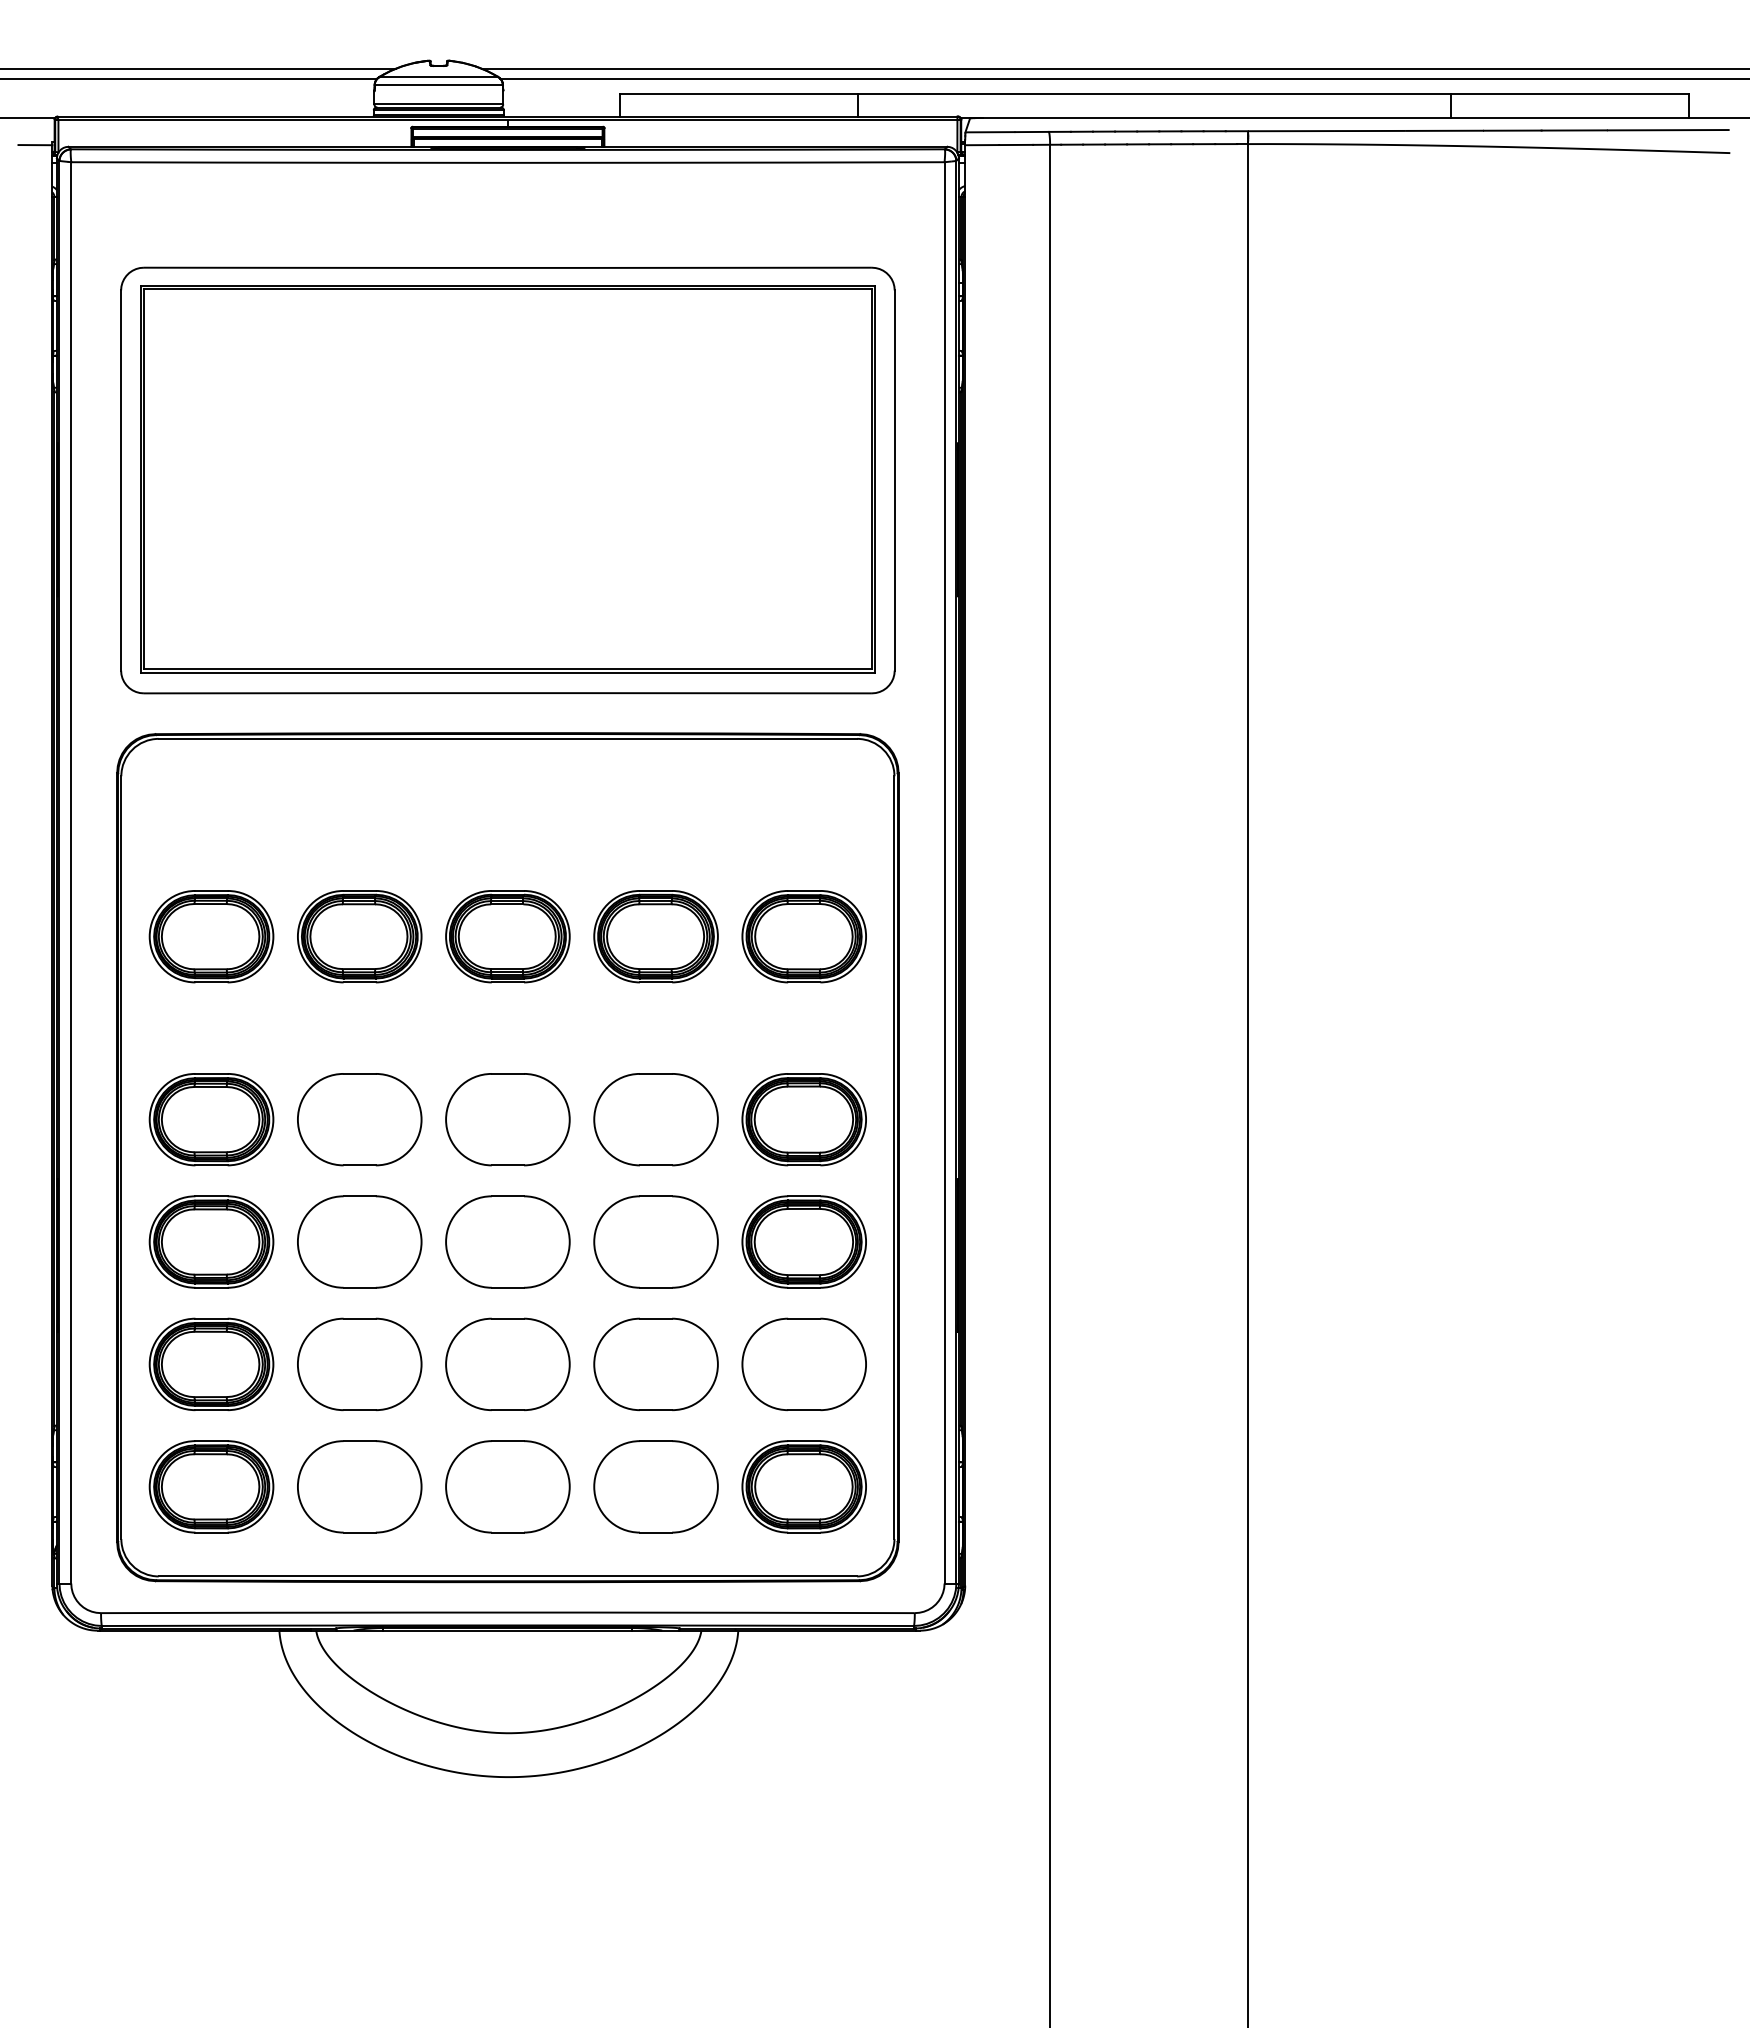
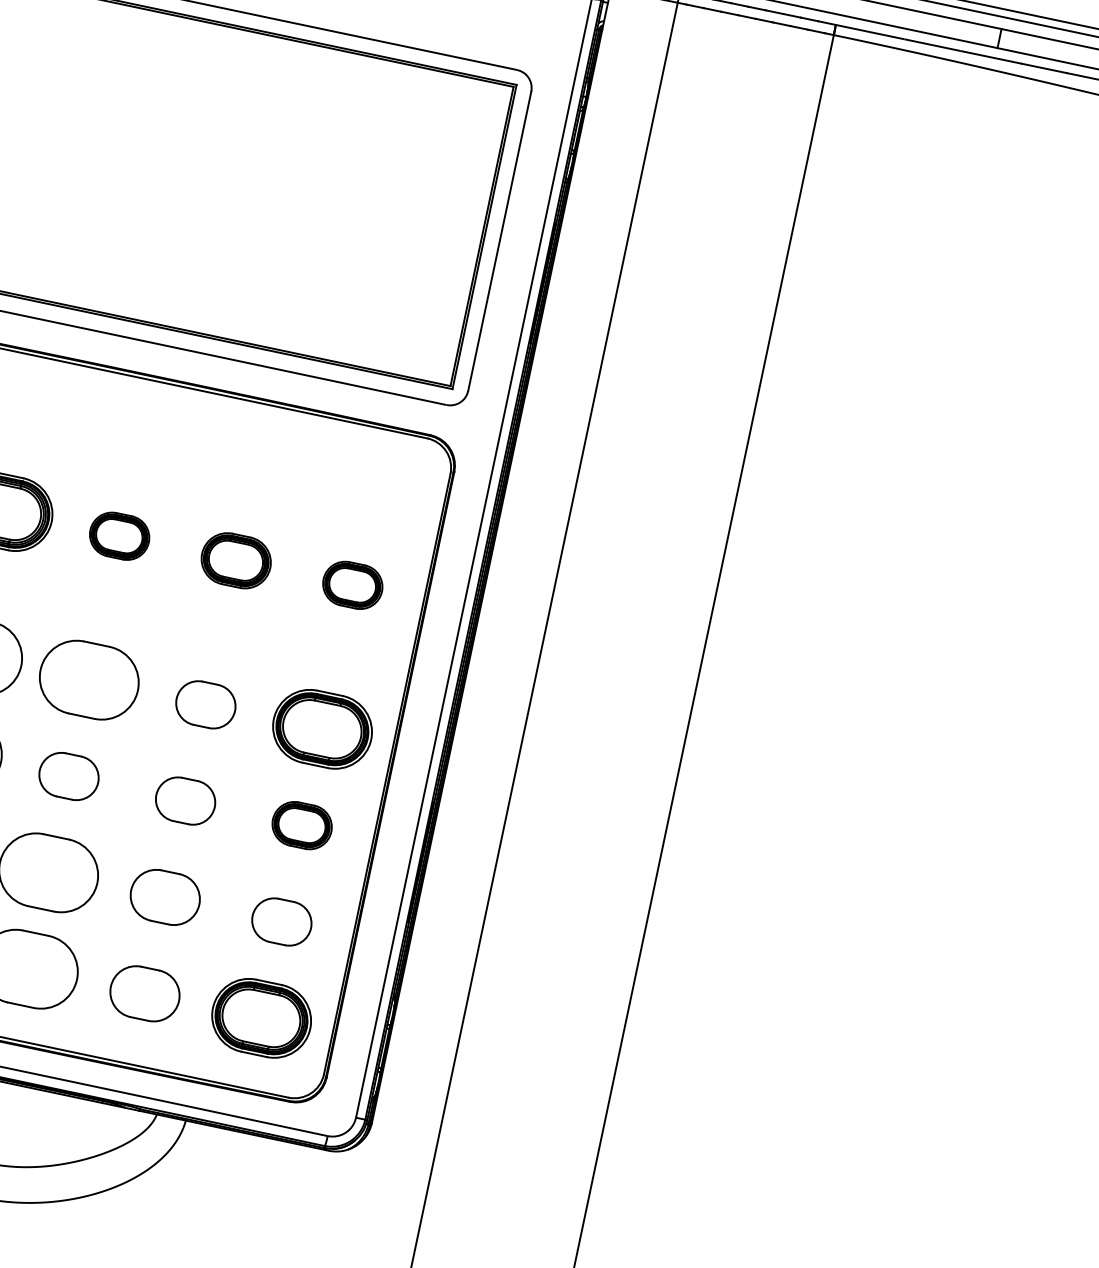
part: (507, 936) -> (119, 535), size x0.6
part: (655, 936) -> (235, 560), size x0.7
part: (803, 936) -> (352, 585), size x0.6
part: (655, 1119) -> (205, 704), size x0.6
part: (507, 1241) -> (68, 776), size x0.6
part: (655, 1241) -> (185, 800), size x0.6
part: (803, 1241) -> (301, 825), size x0.6
part: (655, 1364) -> (164, 897), size x0.7
part: (803, 1364) -> (281, 921), size x0.6
part: (655, 1486) -> (144, 993), size x0.7

